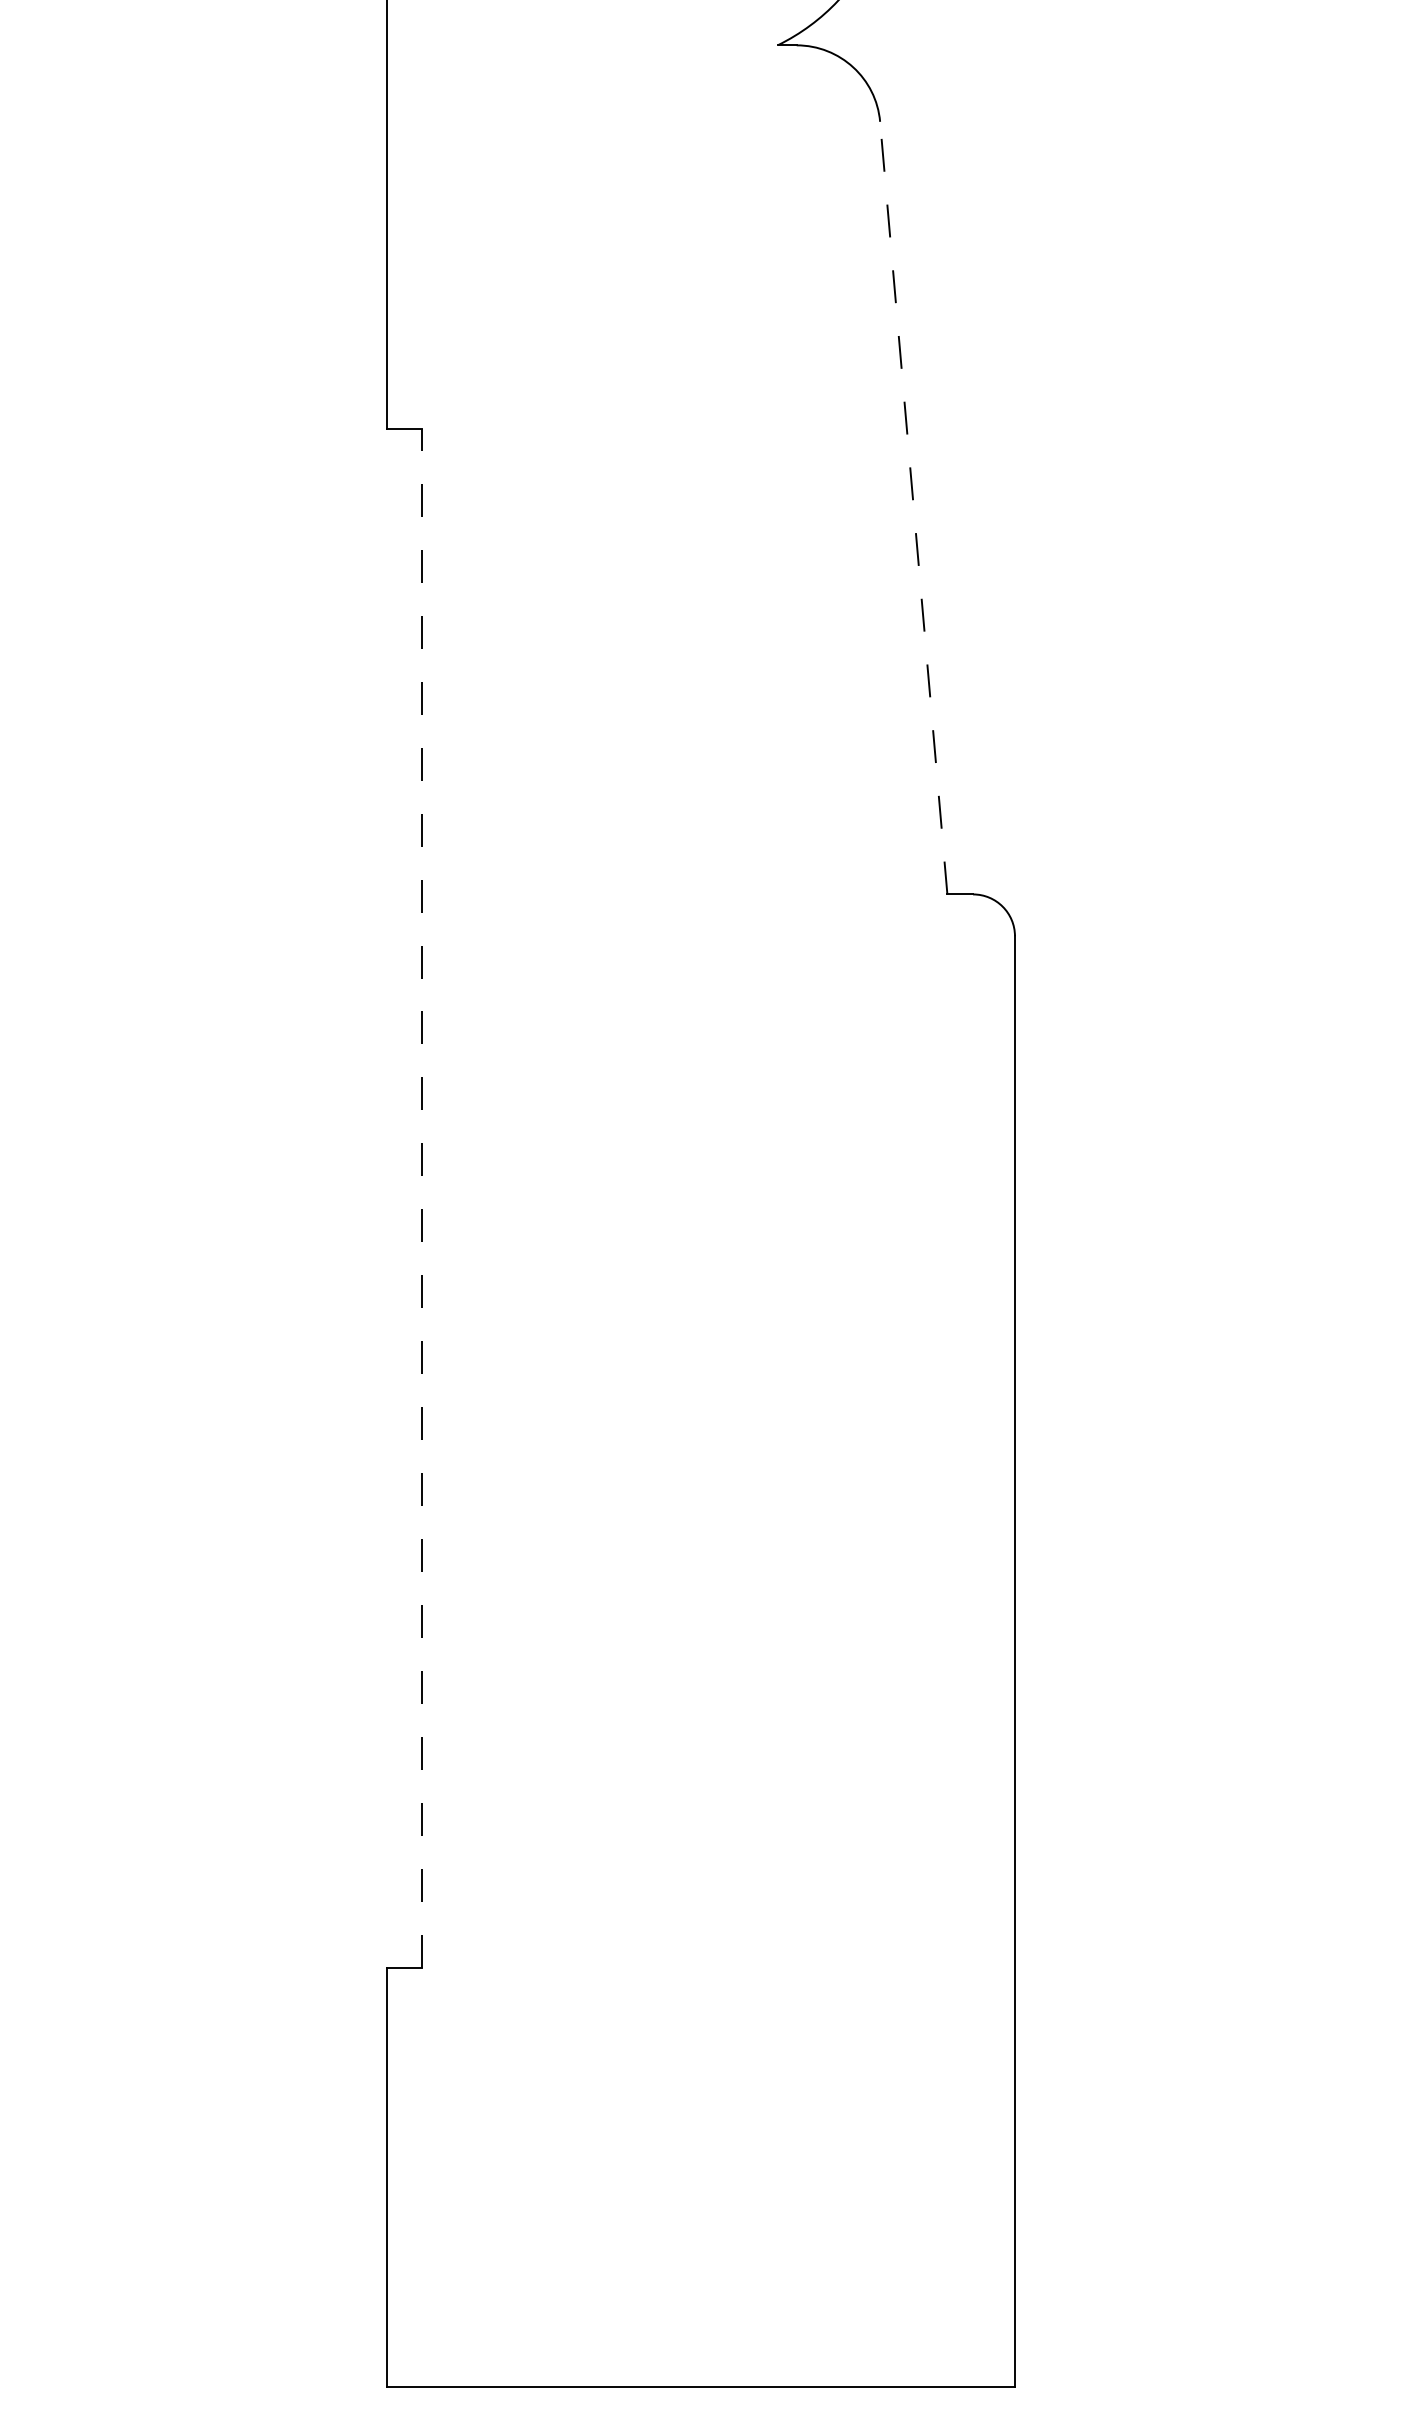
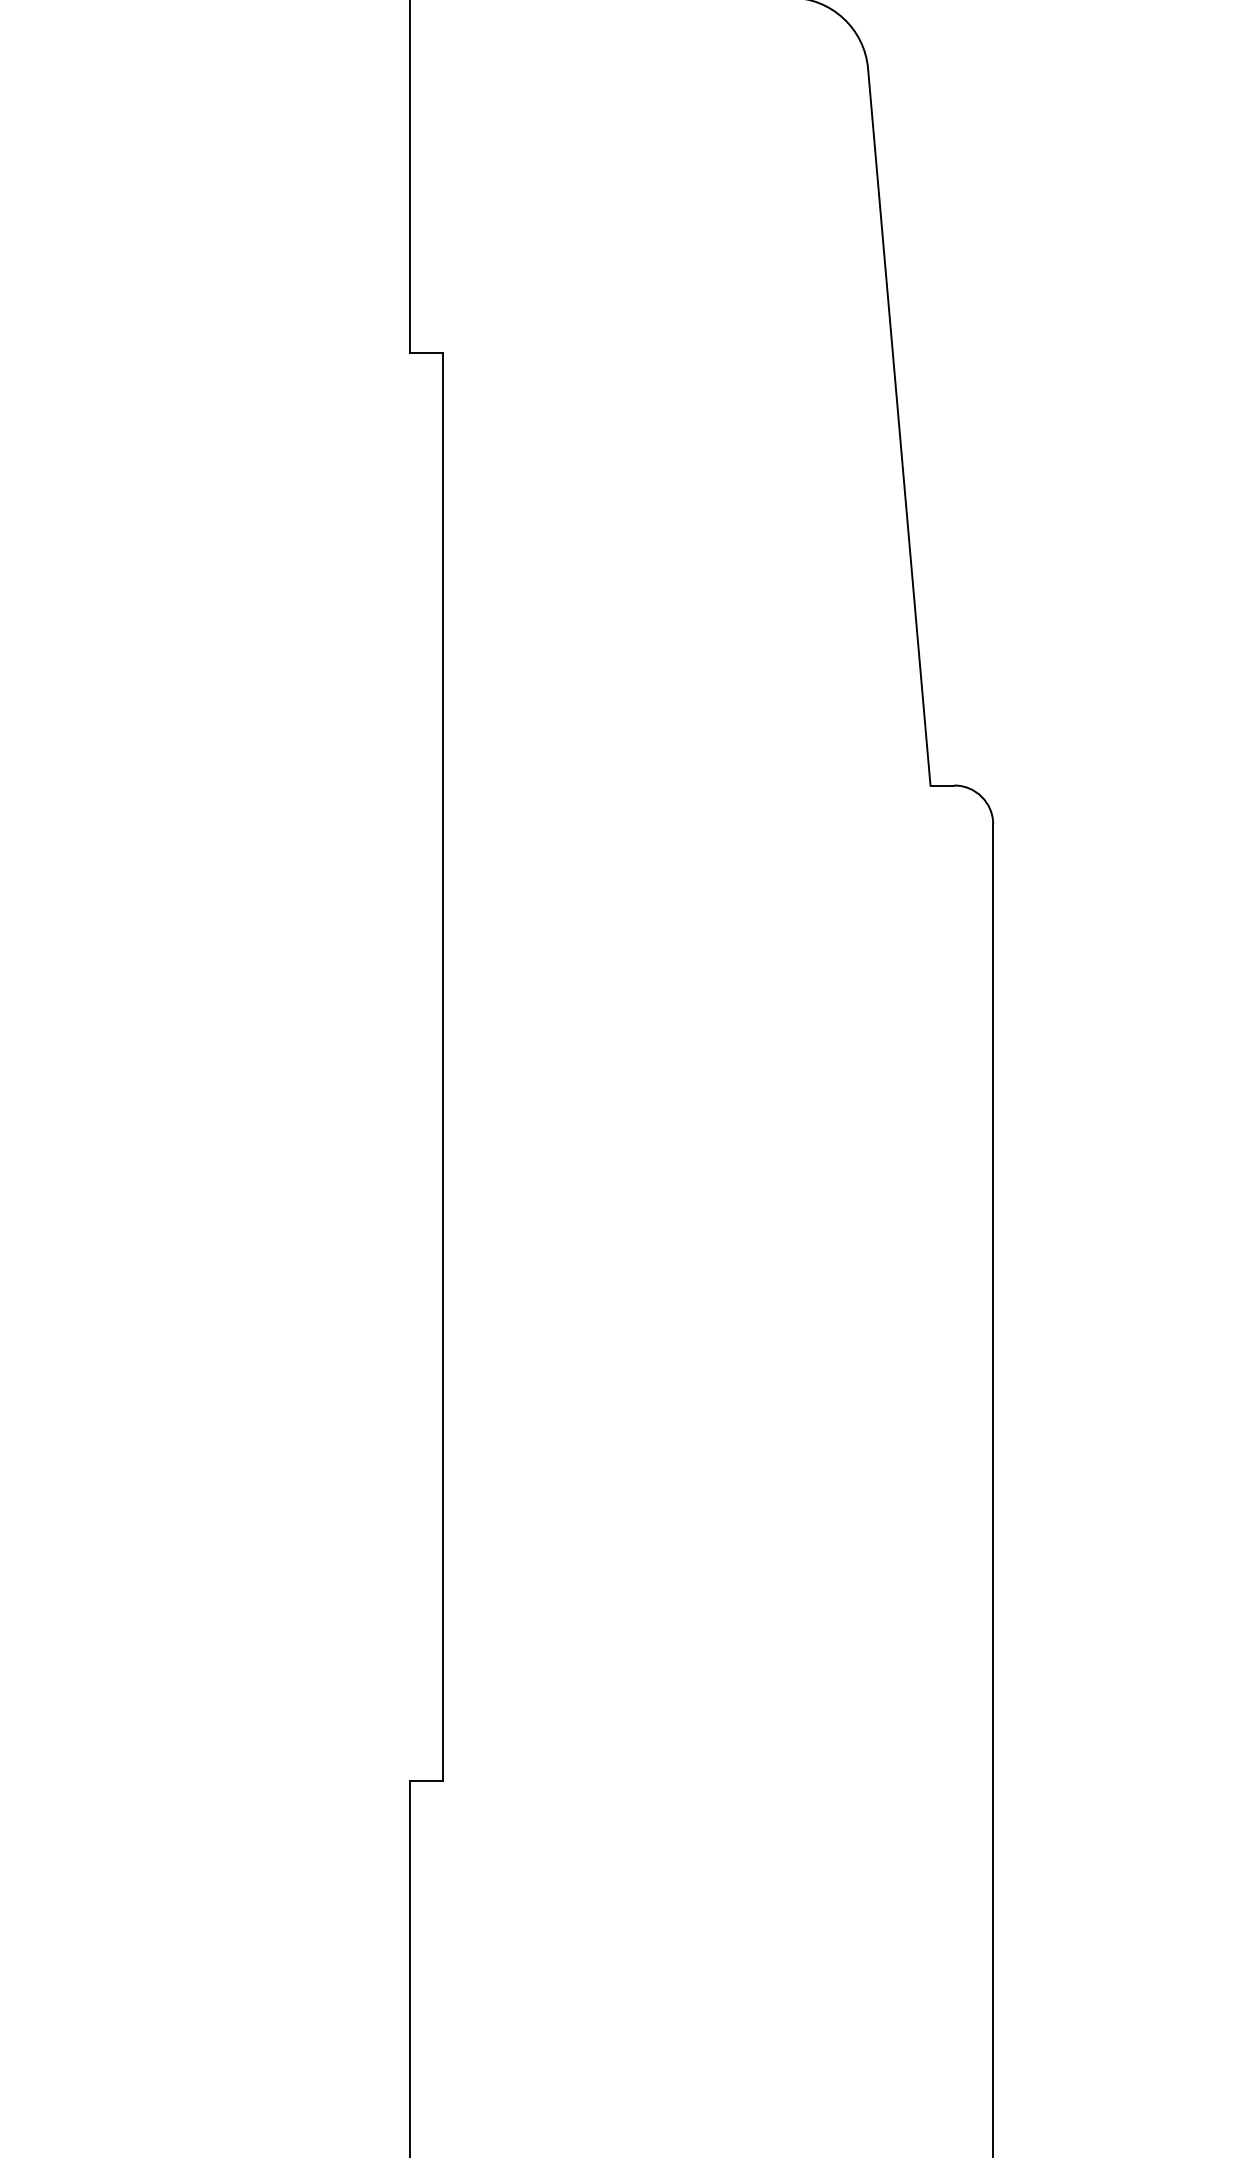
line: (913, 508) -> (899, 427), dashed -> solid
line: (422, 1198) -> (443, 1067), dashed -> solid

